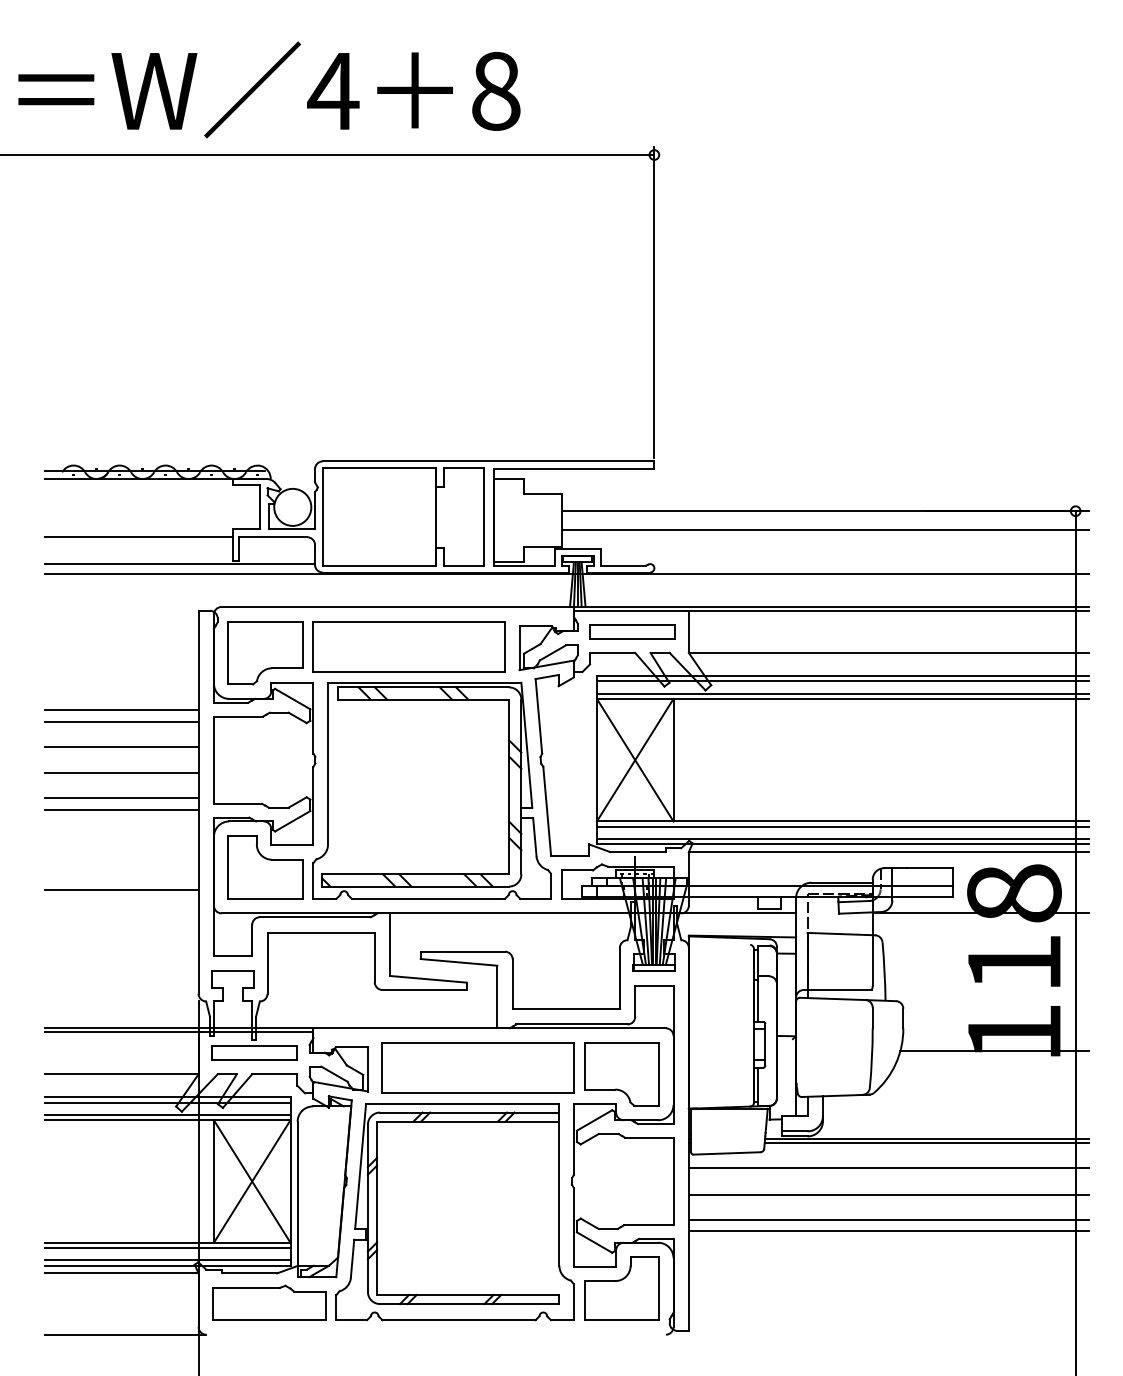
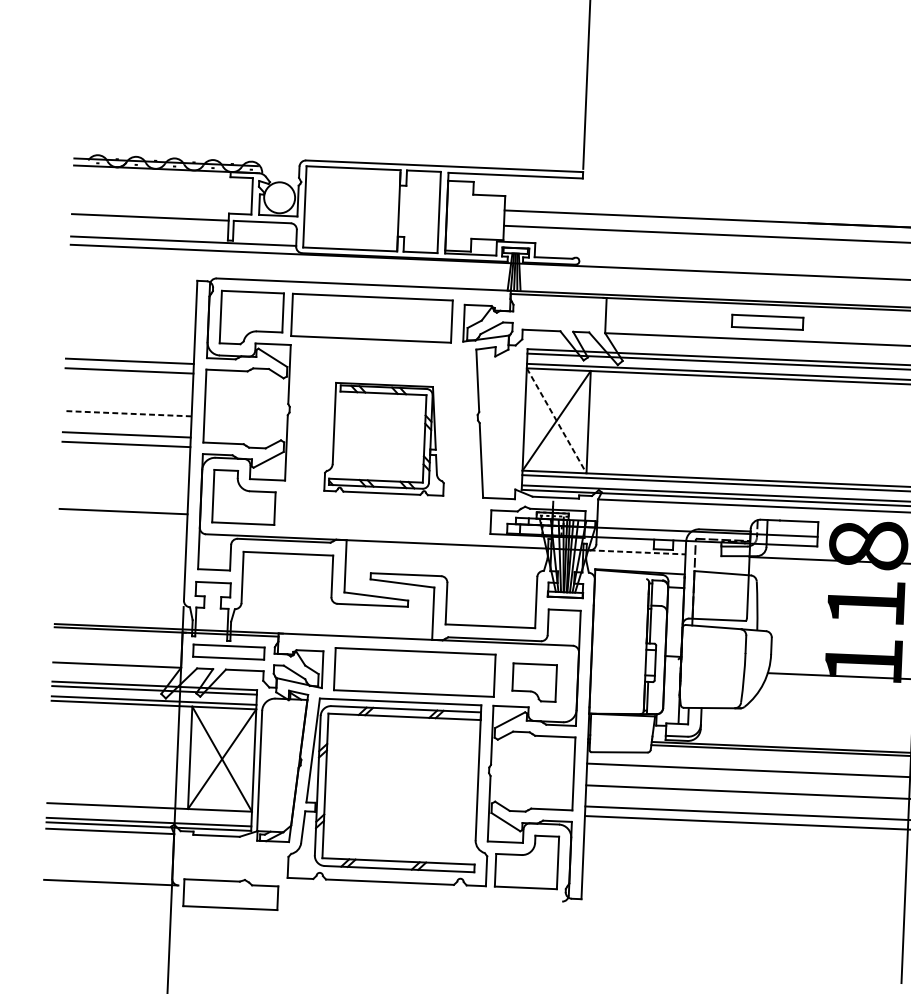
part: (632, 631) -> (767, 322), moved
line: (121, 747) -> (128, 392), removed
line: (635, 760) -> (556, 421), solid -> dashed
line: (121, 773) -> (127, 413), solid -> dashed
part: (431, 790) -> (385, 439), size x0.6
line: (739, 913) -> (638, 552), solid -> dashed
part: (621, 1074) -> (534, 682), size x0.7
line: (167, 1248) -> (149, 812), removed
part: (269, 1302) -> (230, 893), moved

